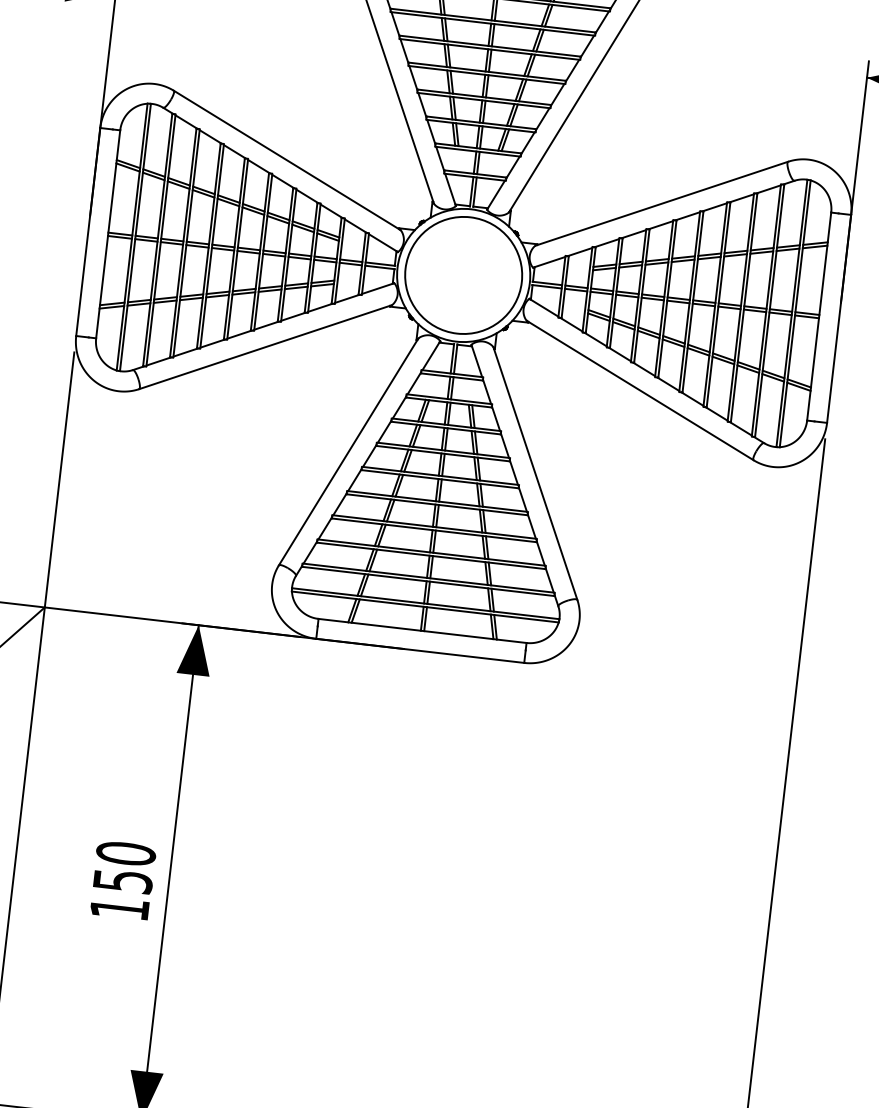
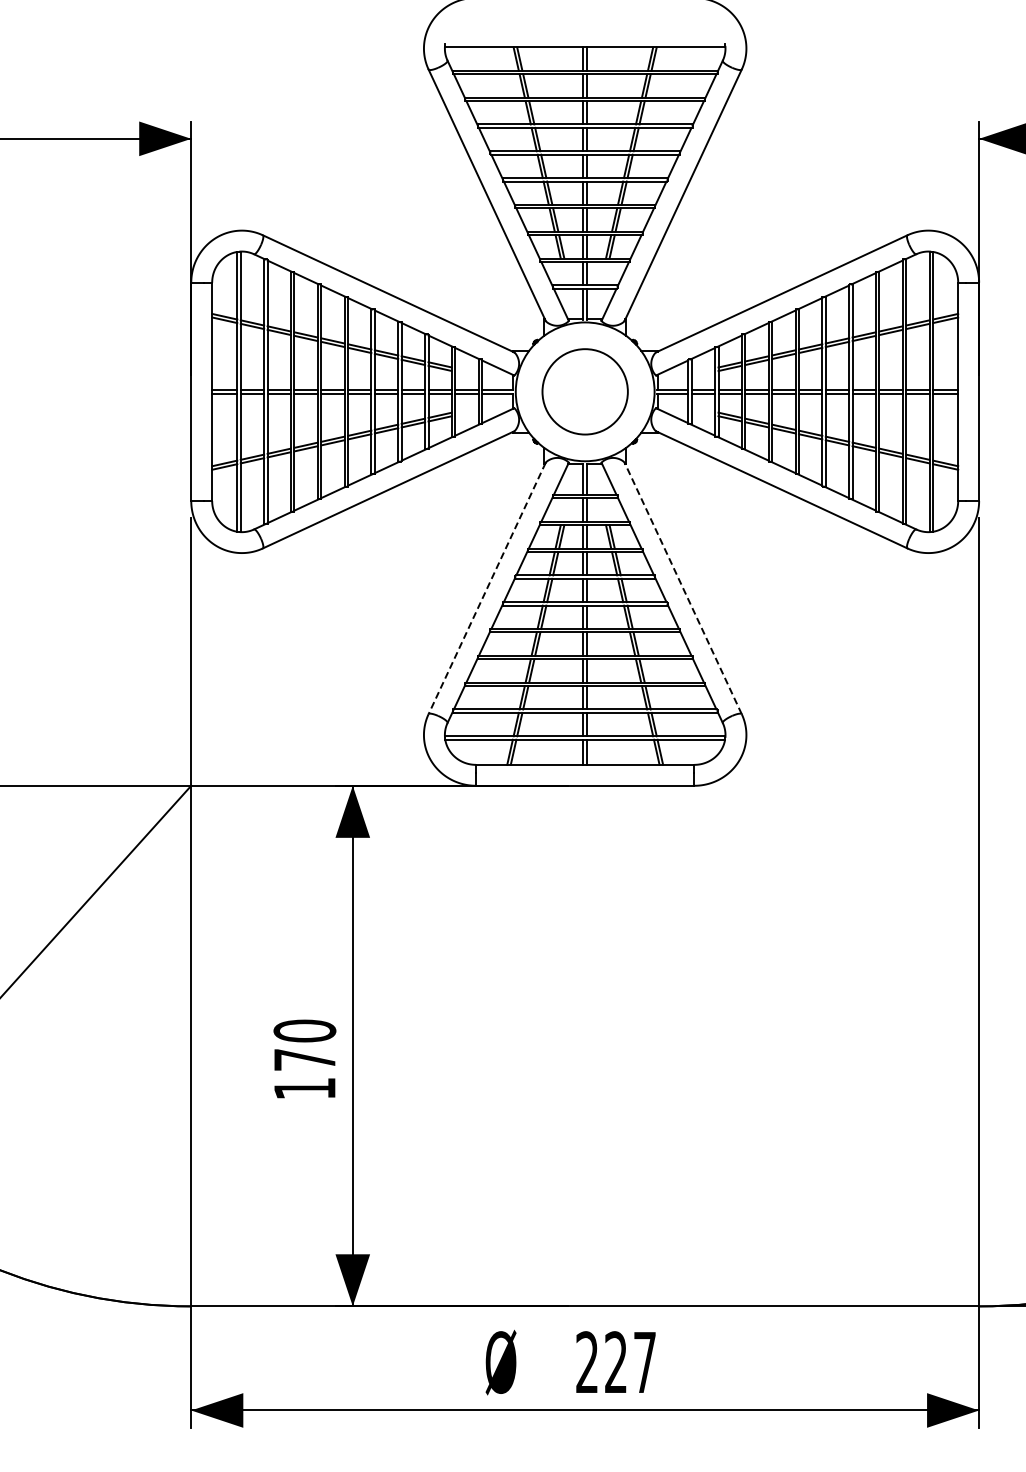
circle: (464, 275) -> (585, 391), size x0.7
line: (348, 452) -> (487, 588), solid -> dashed
line: (535, 473) -> (683, 588), solid -> dashed
text: (123, 880) -> (305, 1059), 150 -> 170

